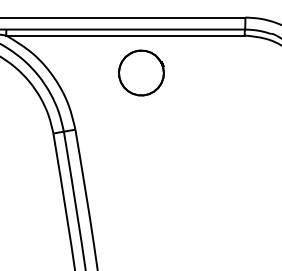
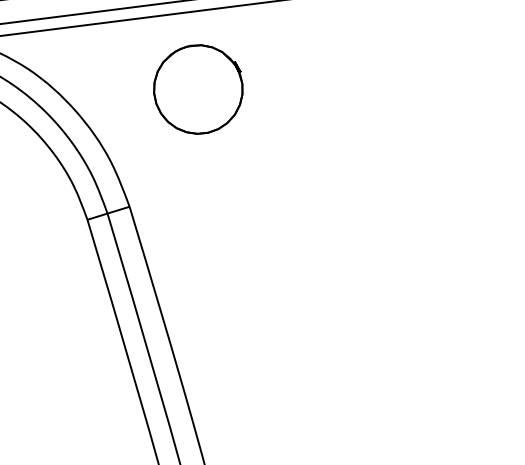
part: (141, 72) -> (198, 88), moved

